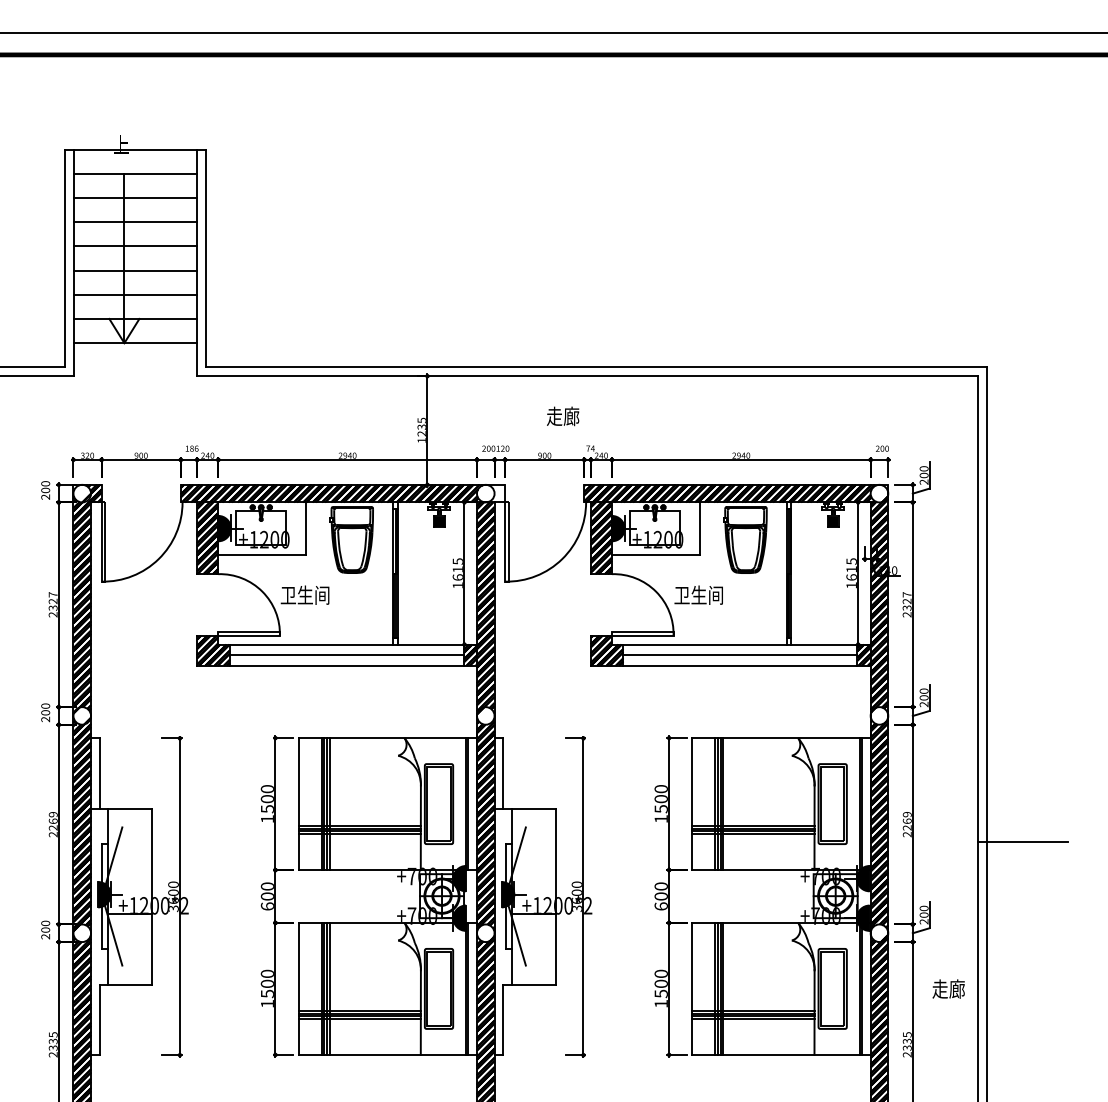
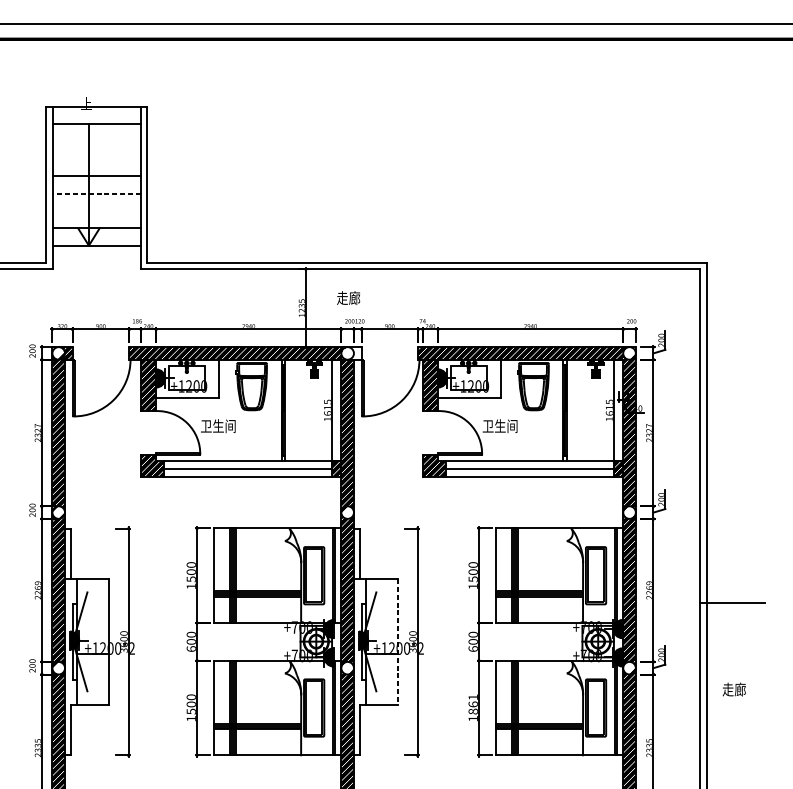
line: (135, 197) -> (96, 141), removed
line: (135, 222) -> (96, 159), removed
line: (135, 270) -> (96, 193), solid -> dashed
line: (135, 294) -> (96, 210), removed
text: (563, 416) -> (348, 298), moved
line: (555, 896) -> (397, 641), solid -> dashed
text: (660, 983) -> (472, 704), 1500 -> 1861
text: (948, 988) -> (734, 689), moved

